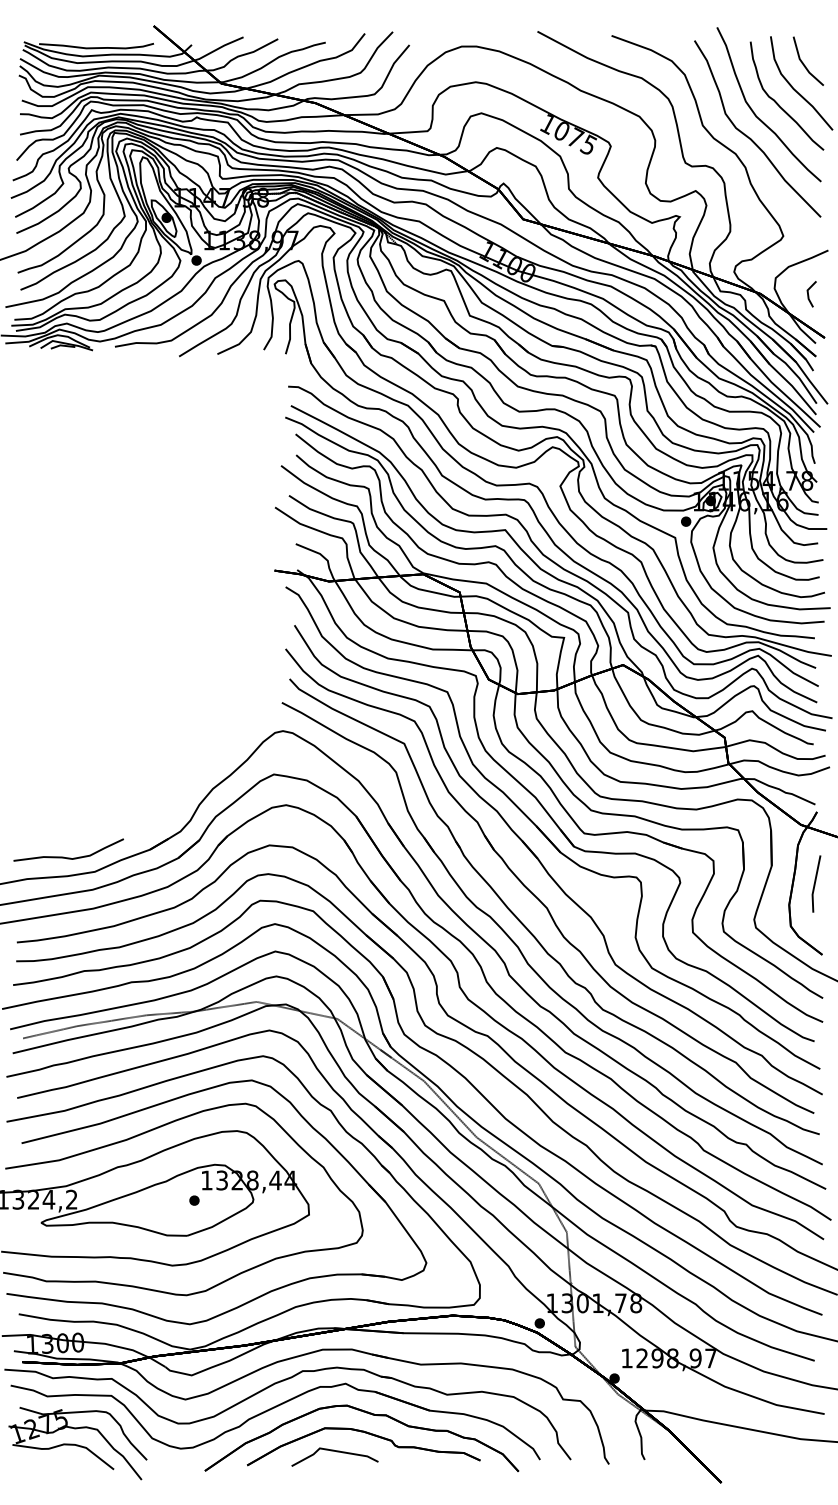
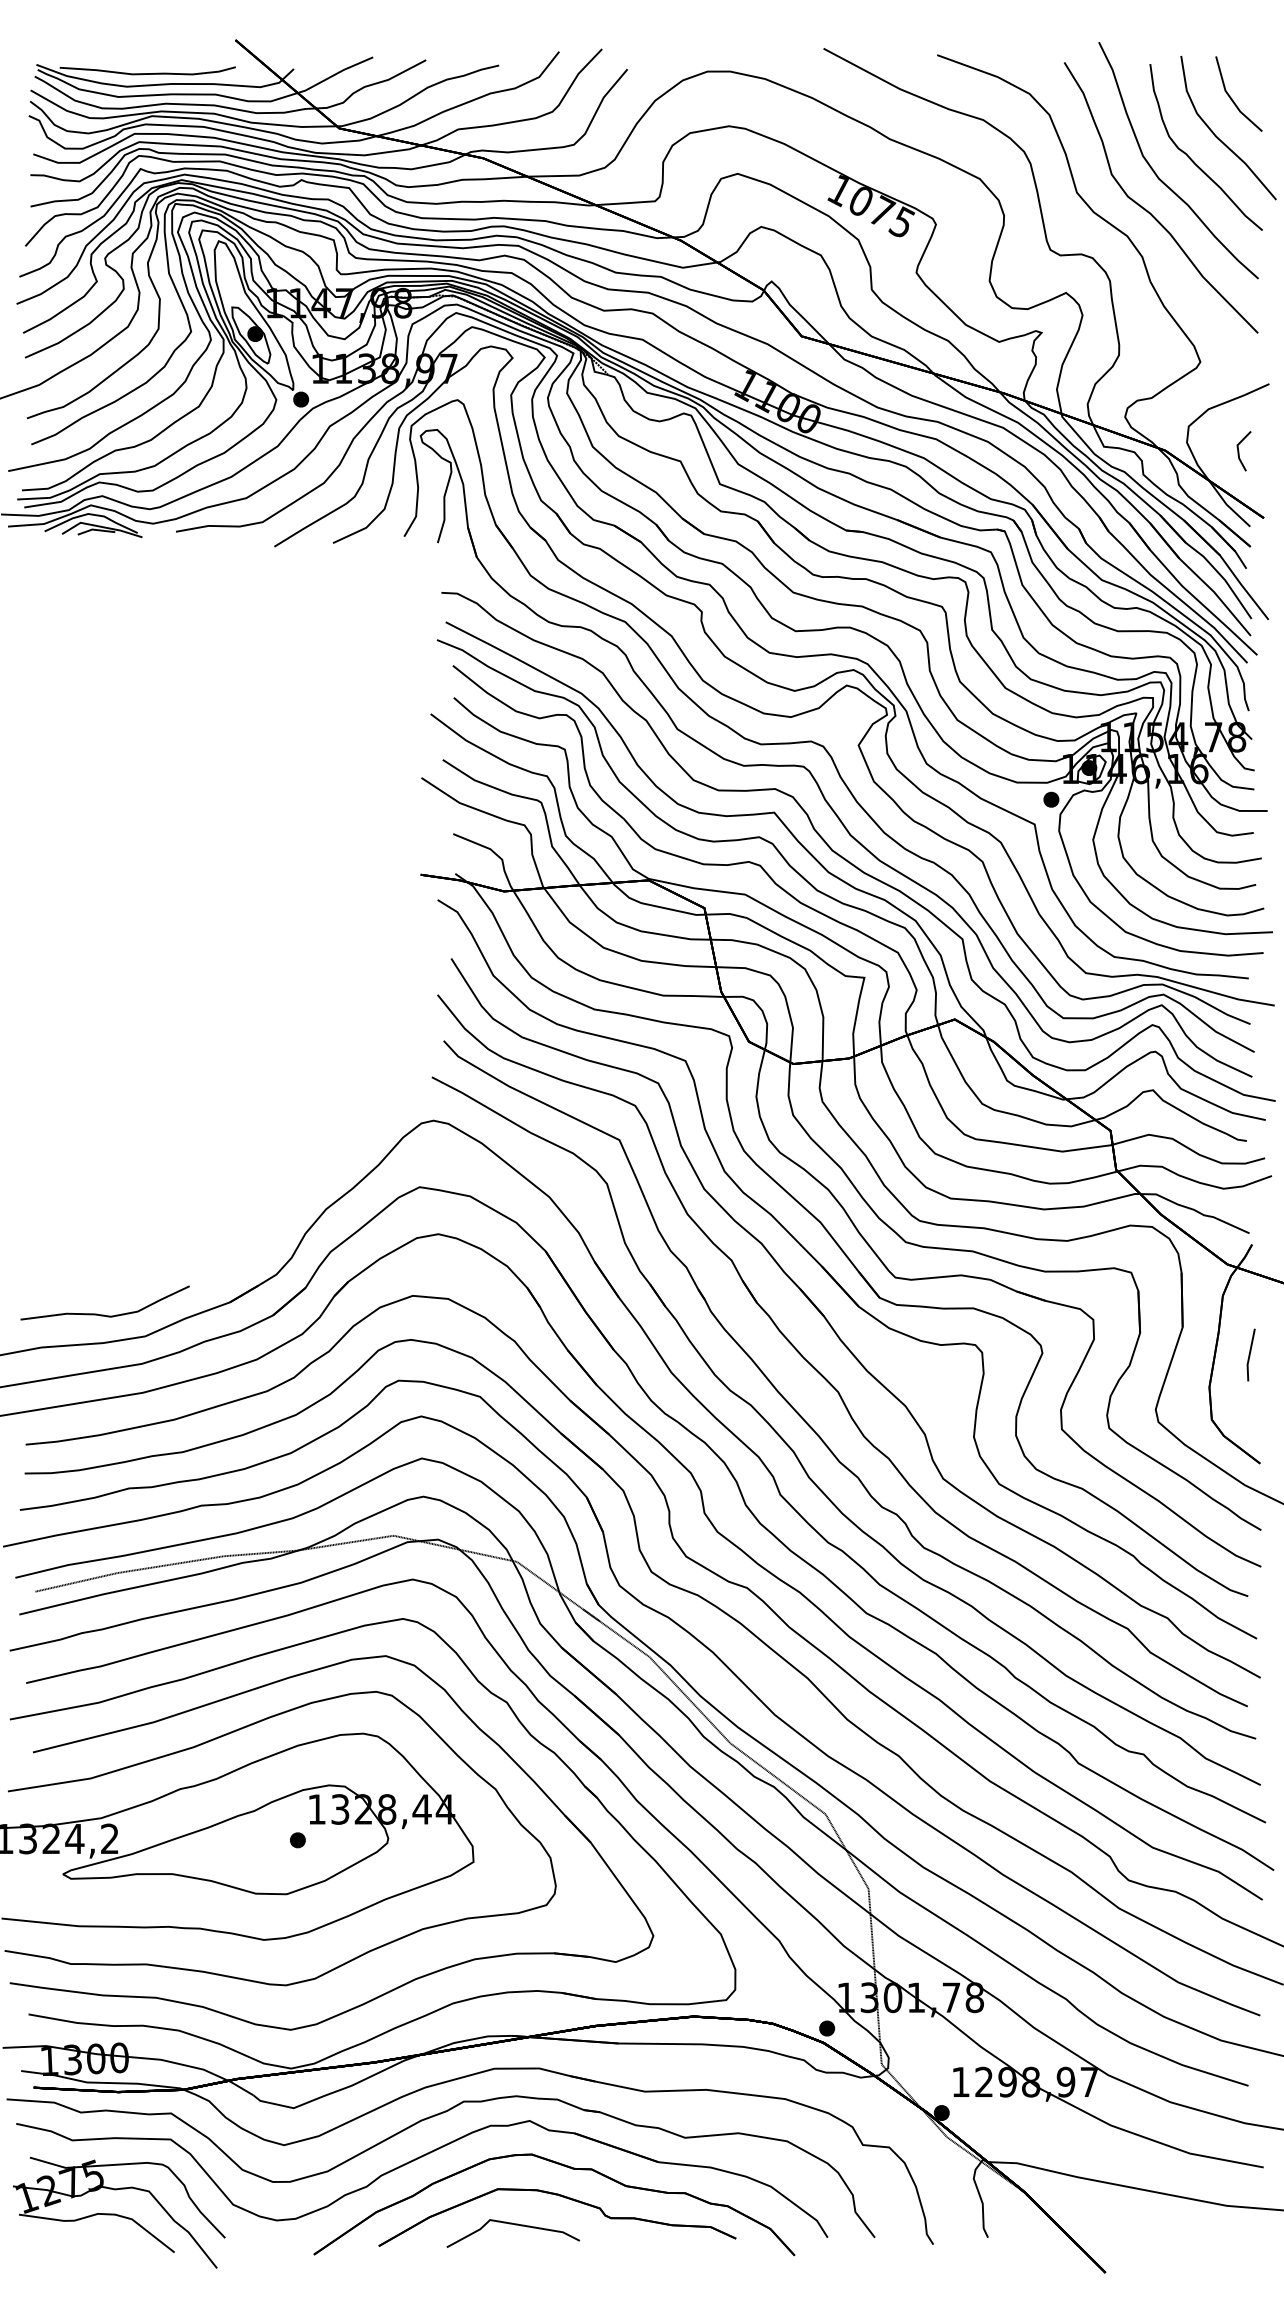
part: (816, 883) -> (1251, 1354), size x0.6

